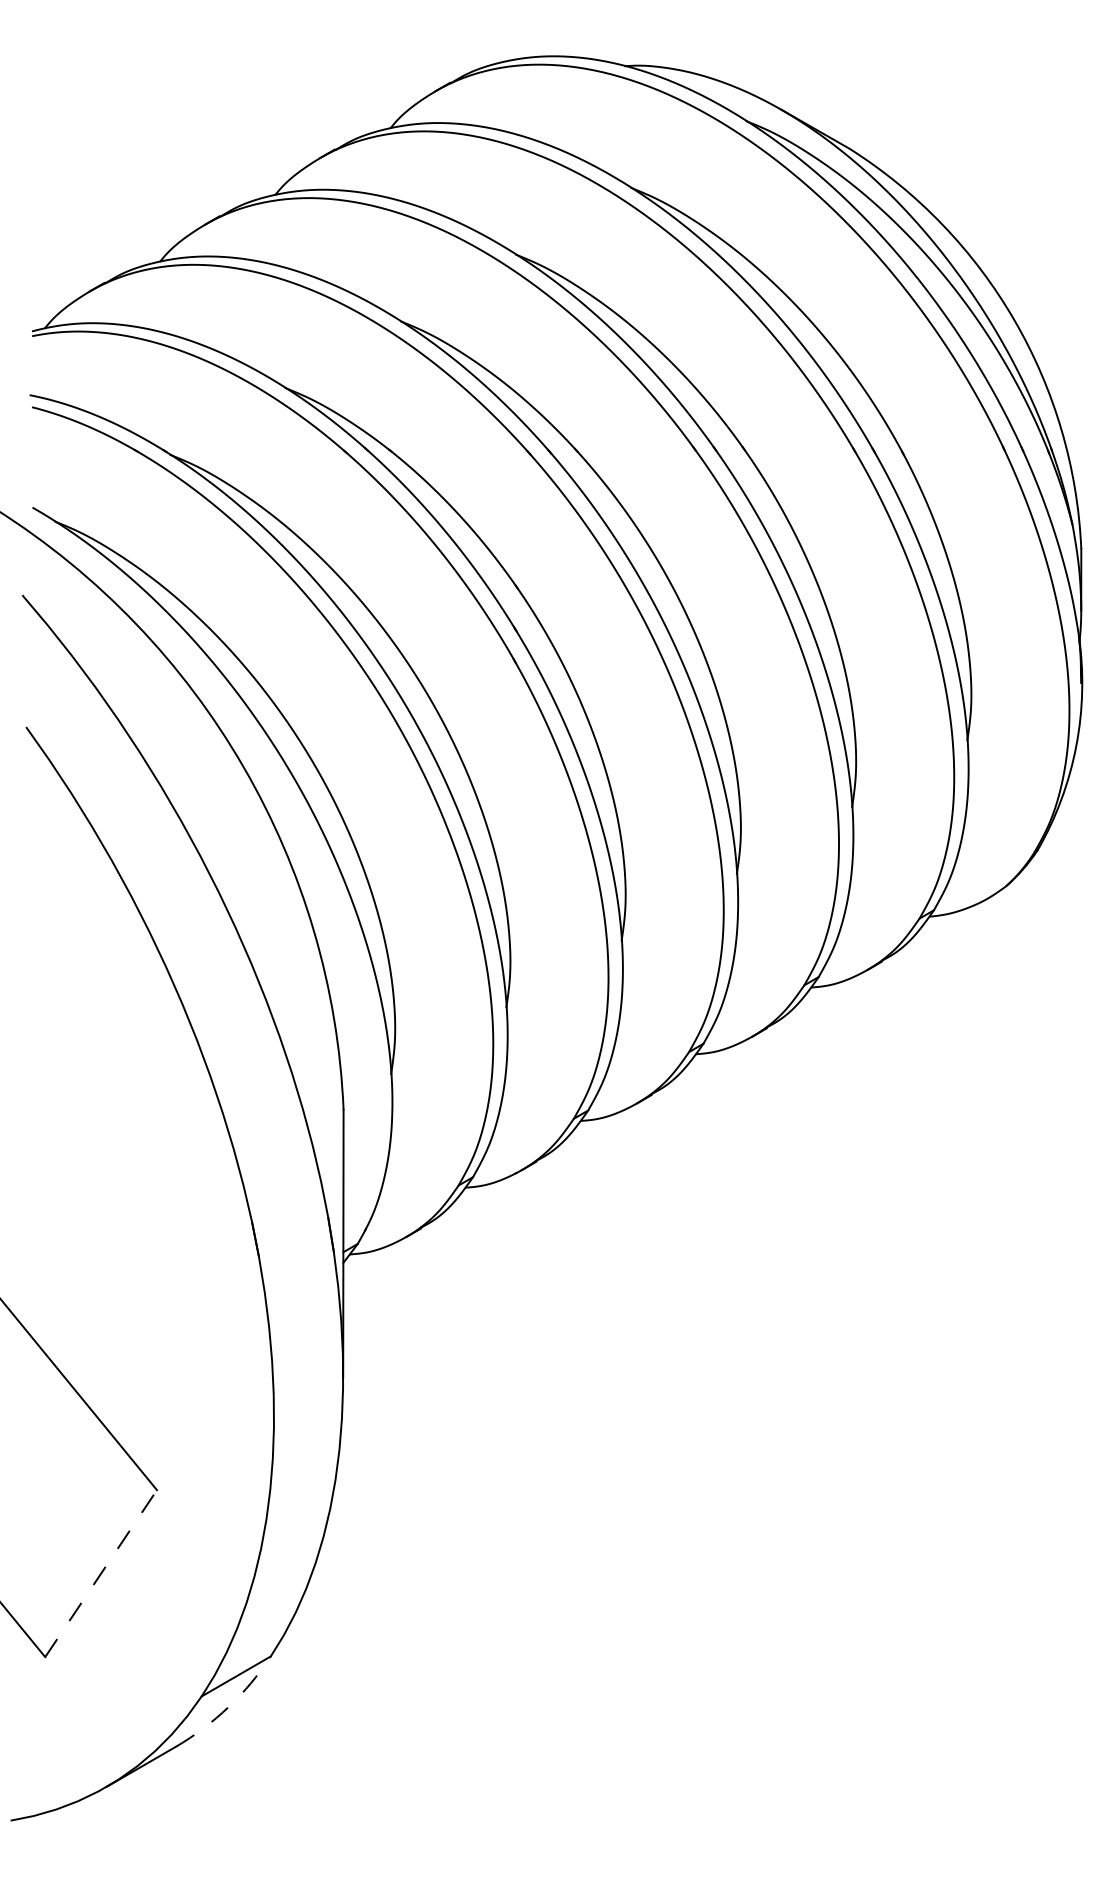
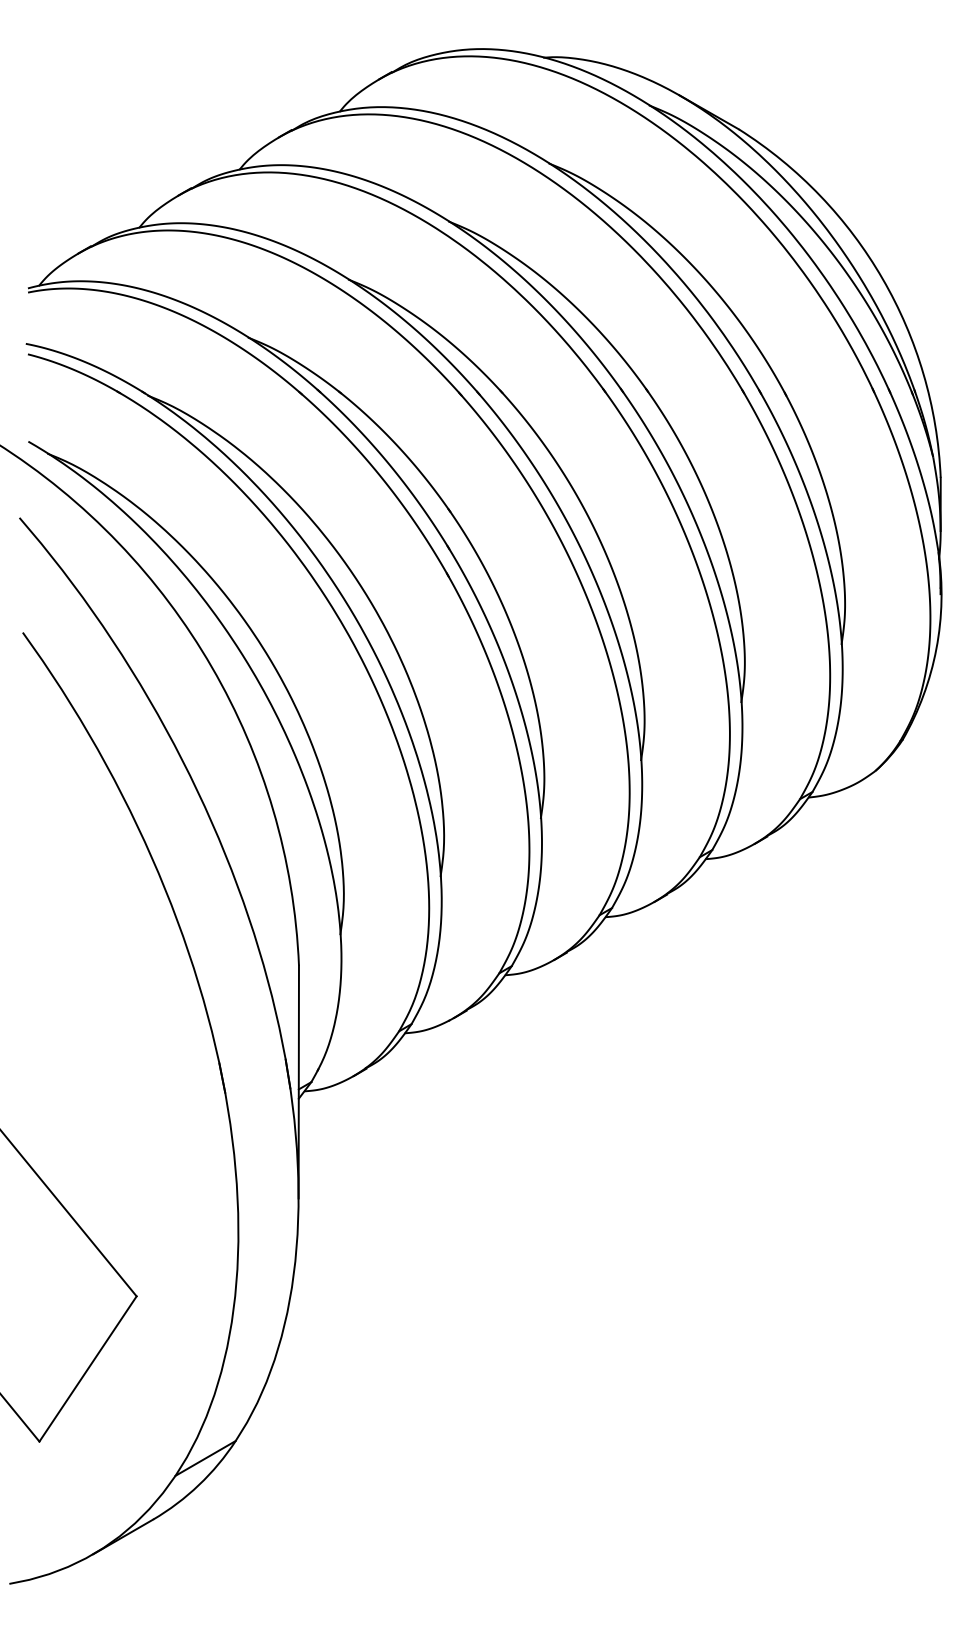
line: (101, 1573) -> (88, 1368), dashed -> solid
arc: (228, 1707) -> (198, 1485), dashed -> solid

